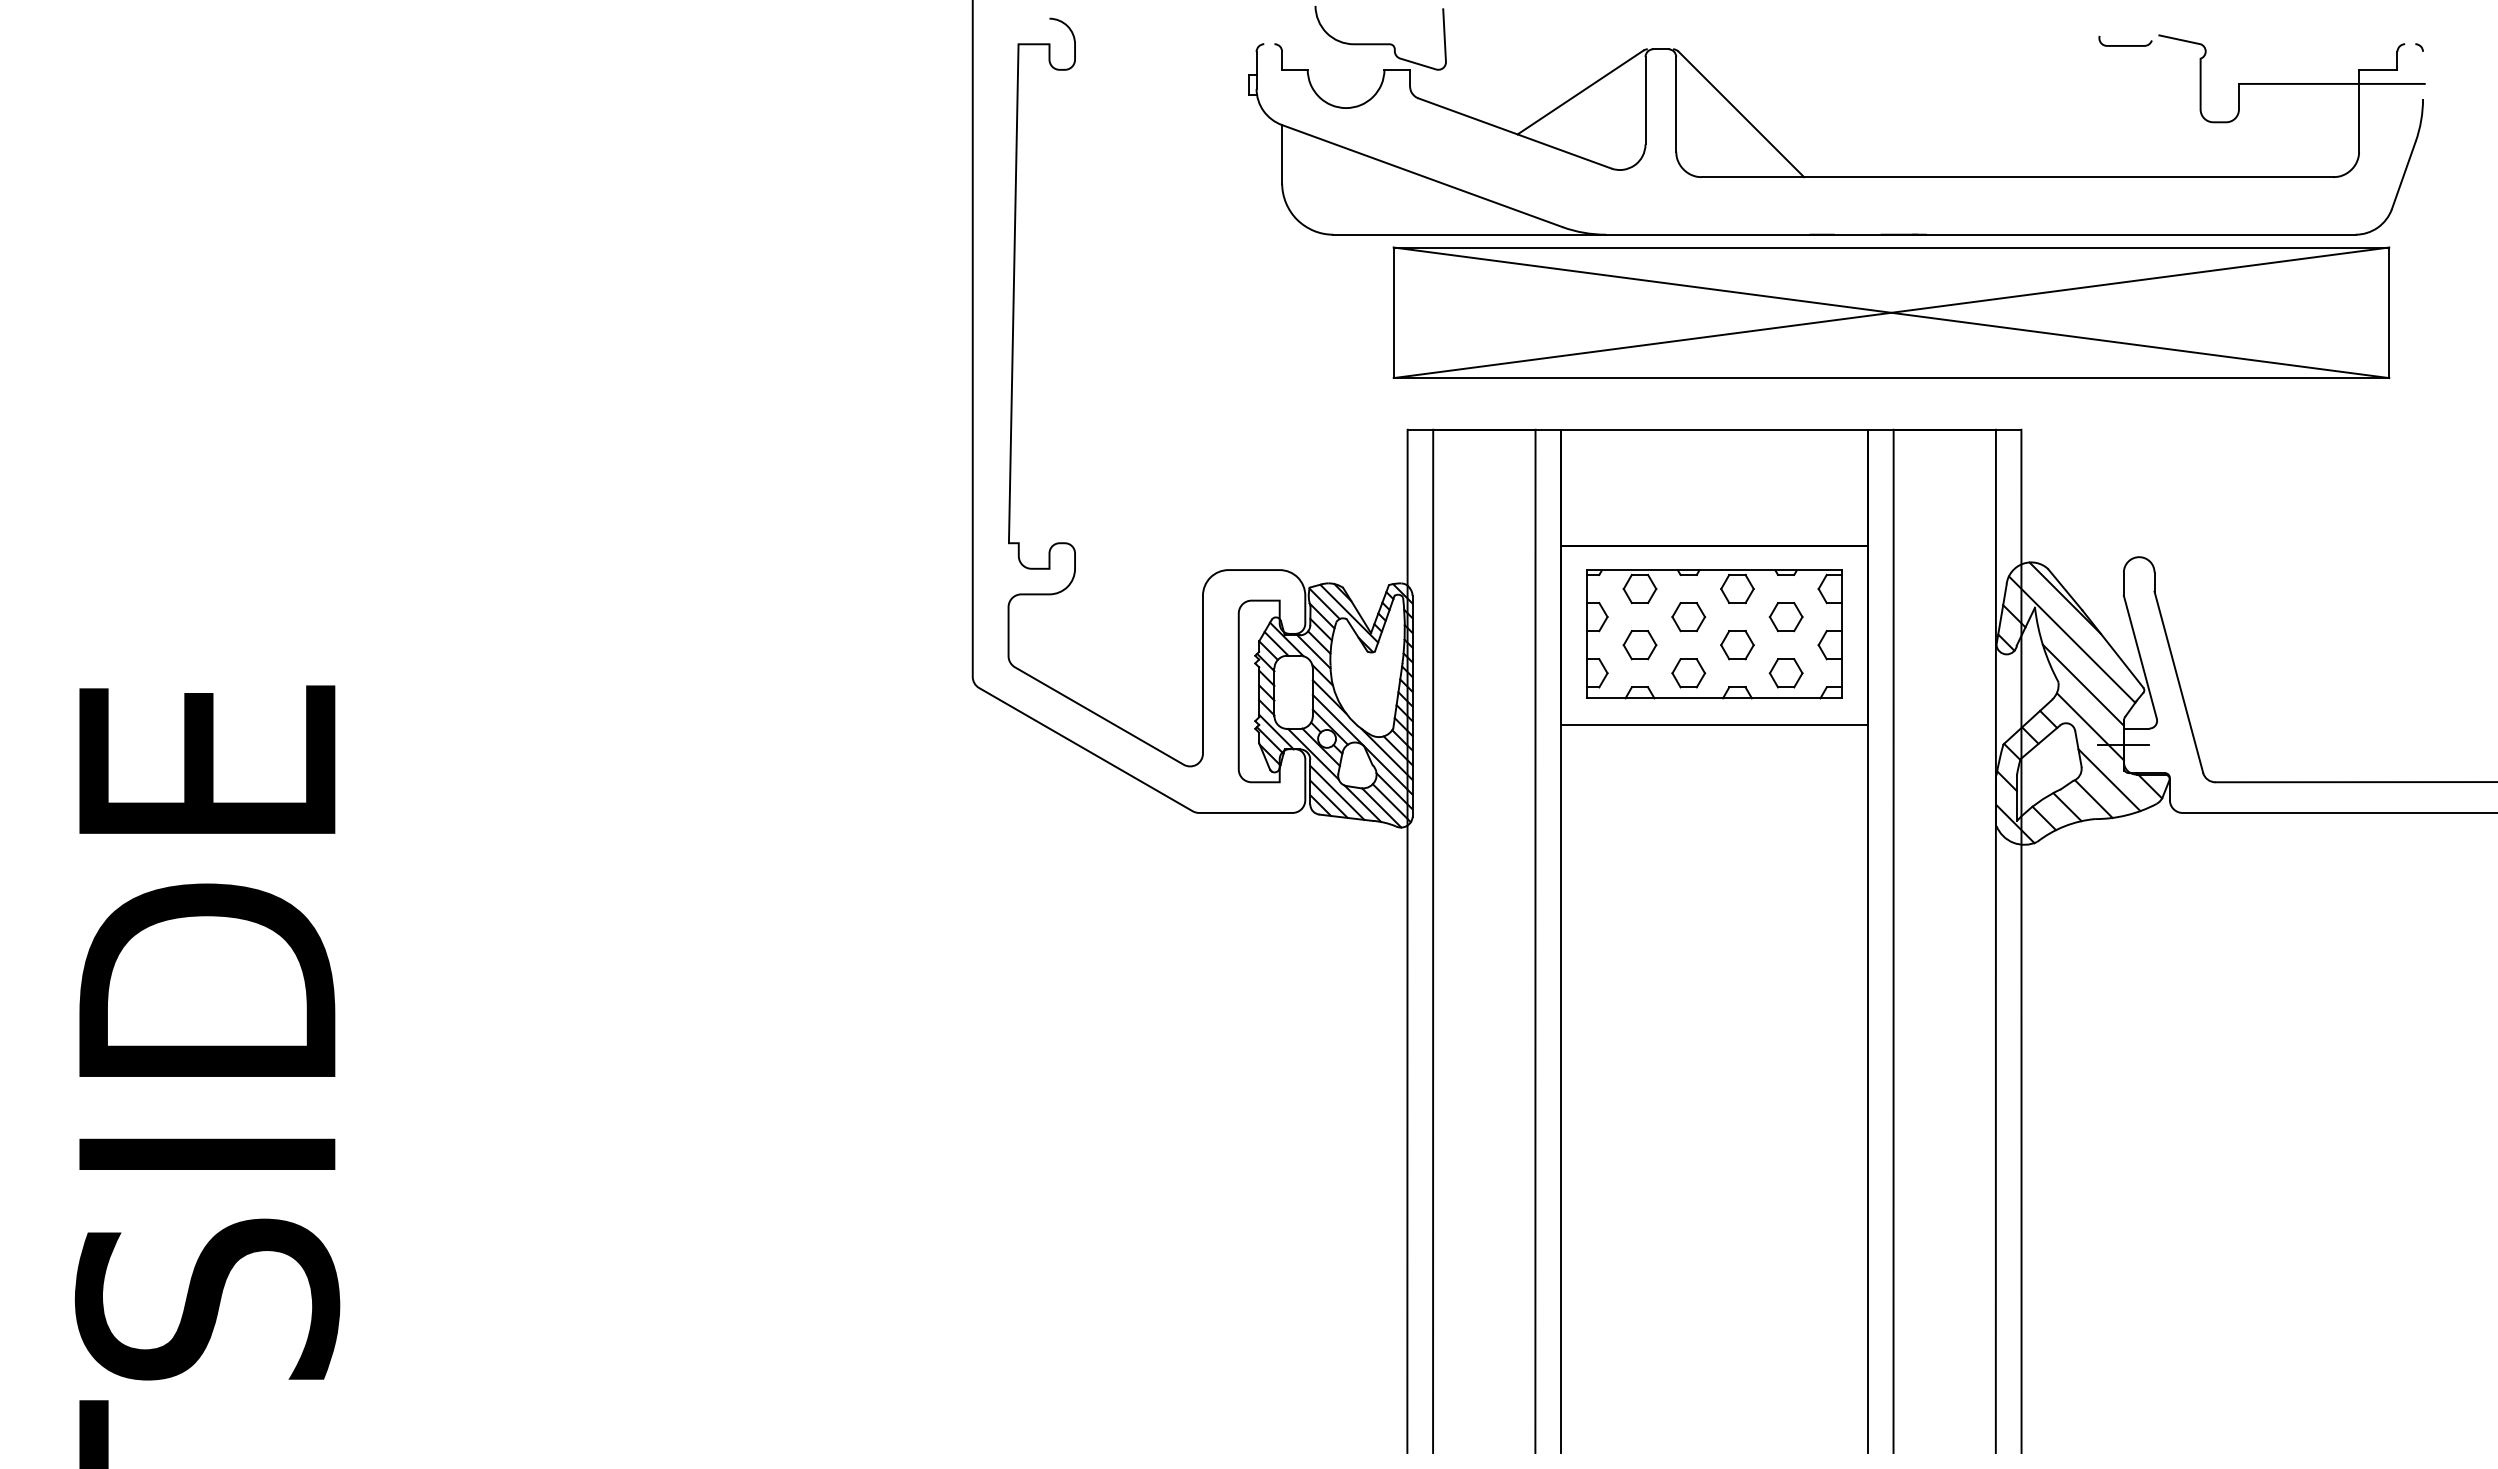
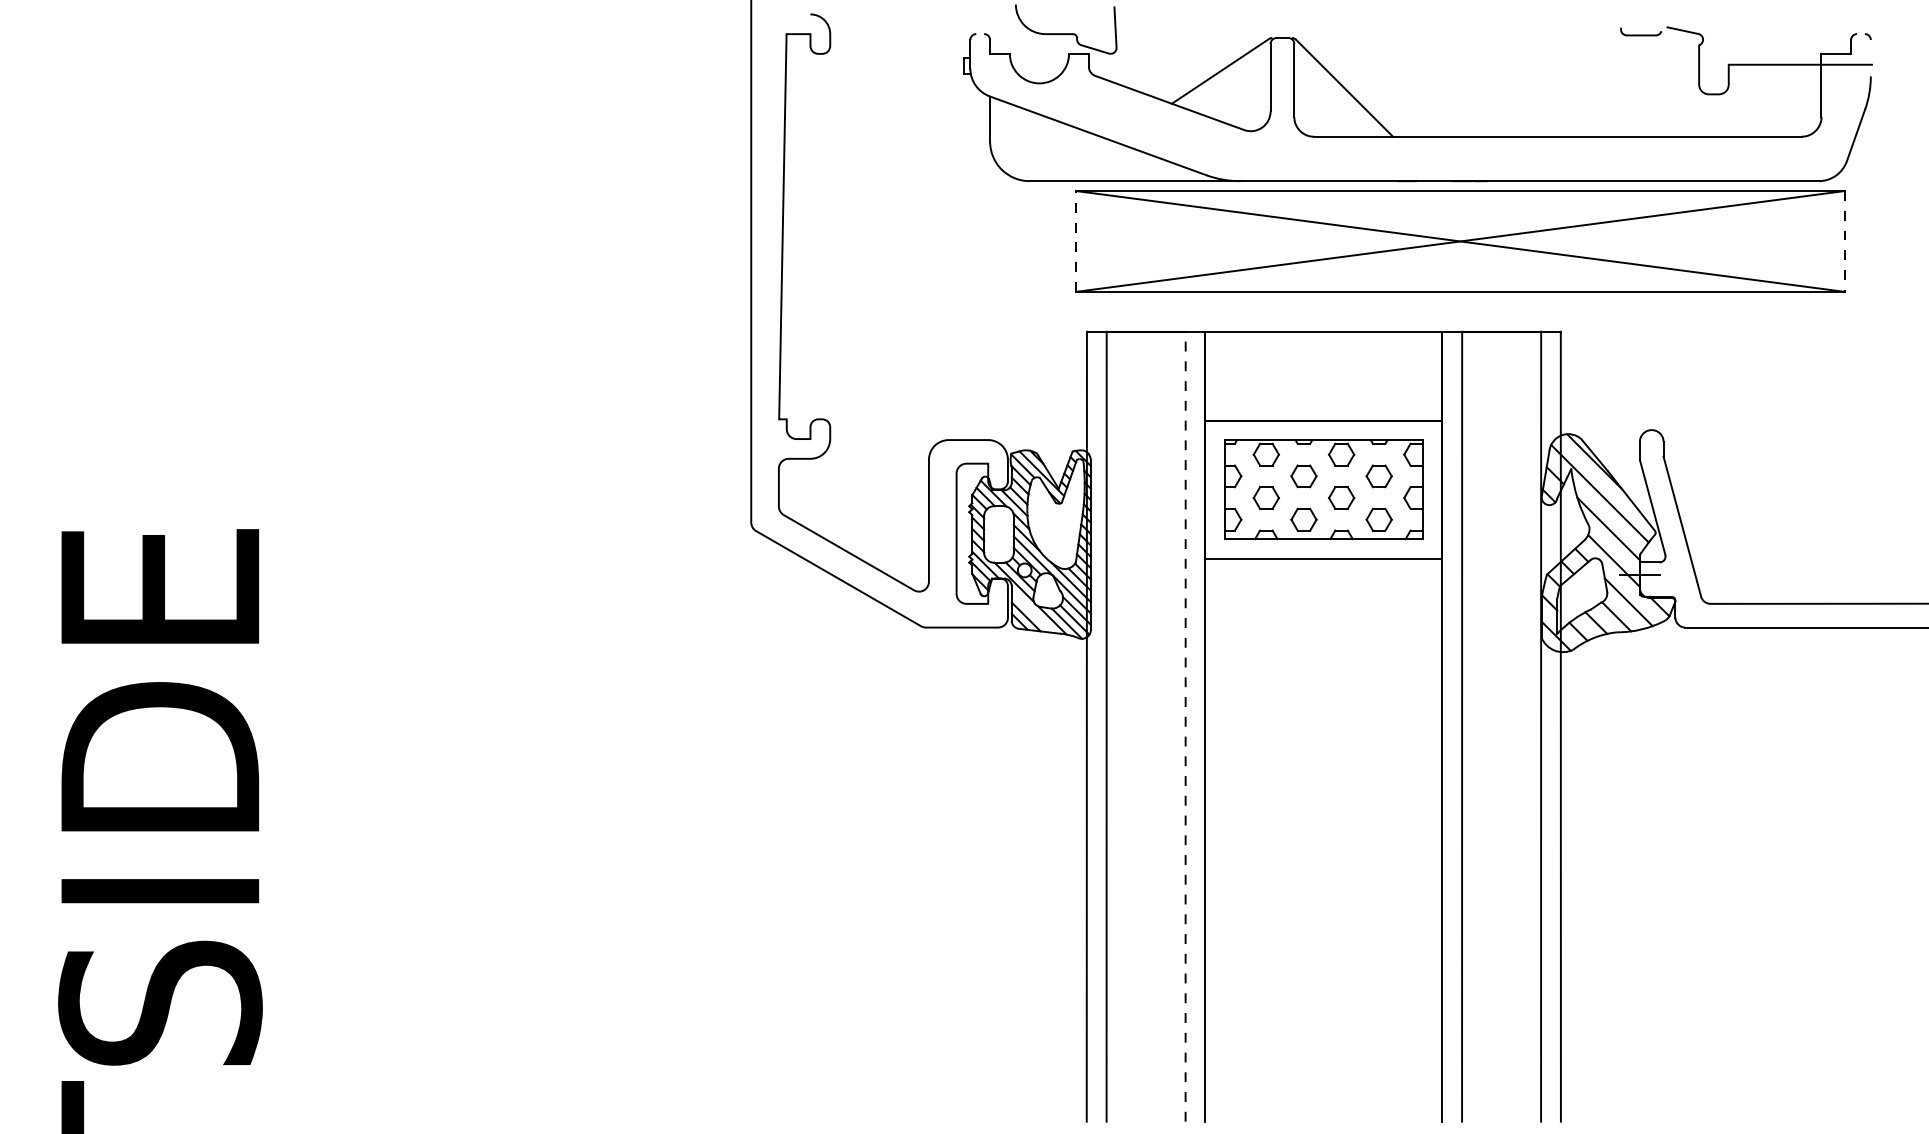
line: (1393, 312) -> (1076, 241), solid -> dashed
line: (2389, 313) -> (1844, 241), solid -> dashed
line: (1337, 792) -> (1032, 611), removed
line: (1535, 941) -> (1185, 726), solid -> dashed

